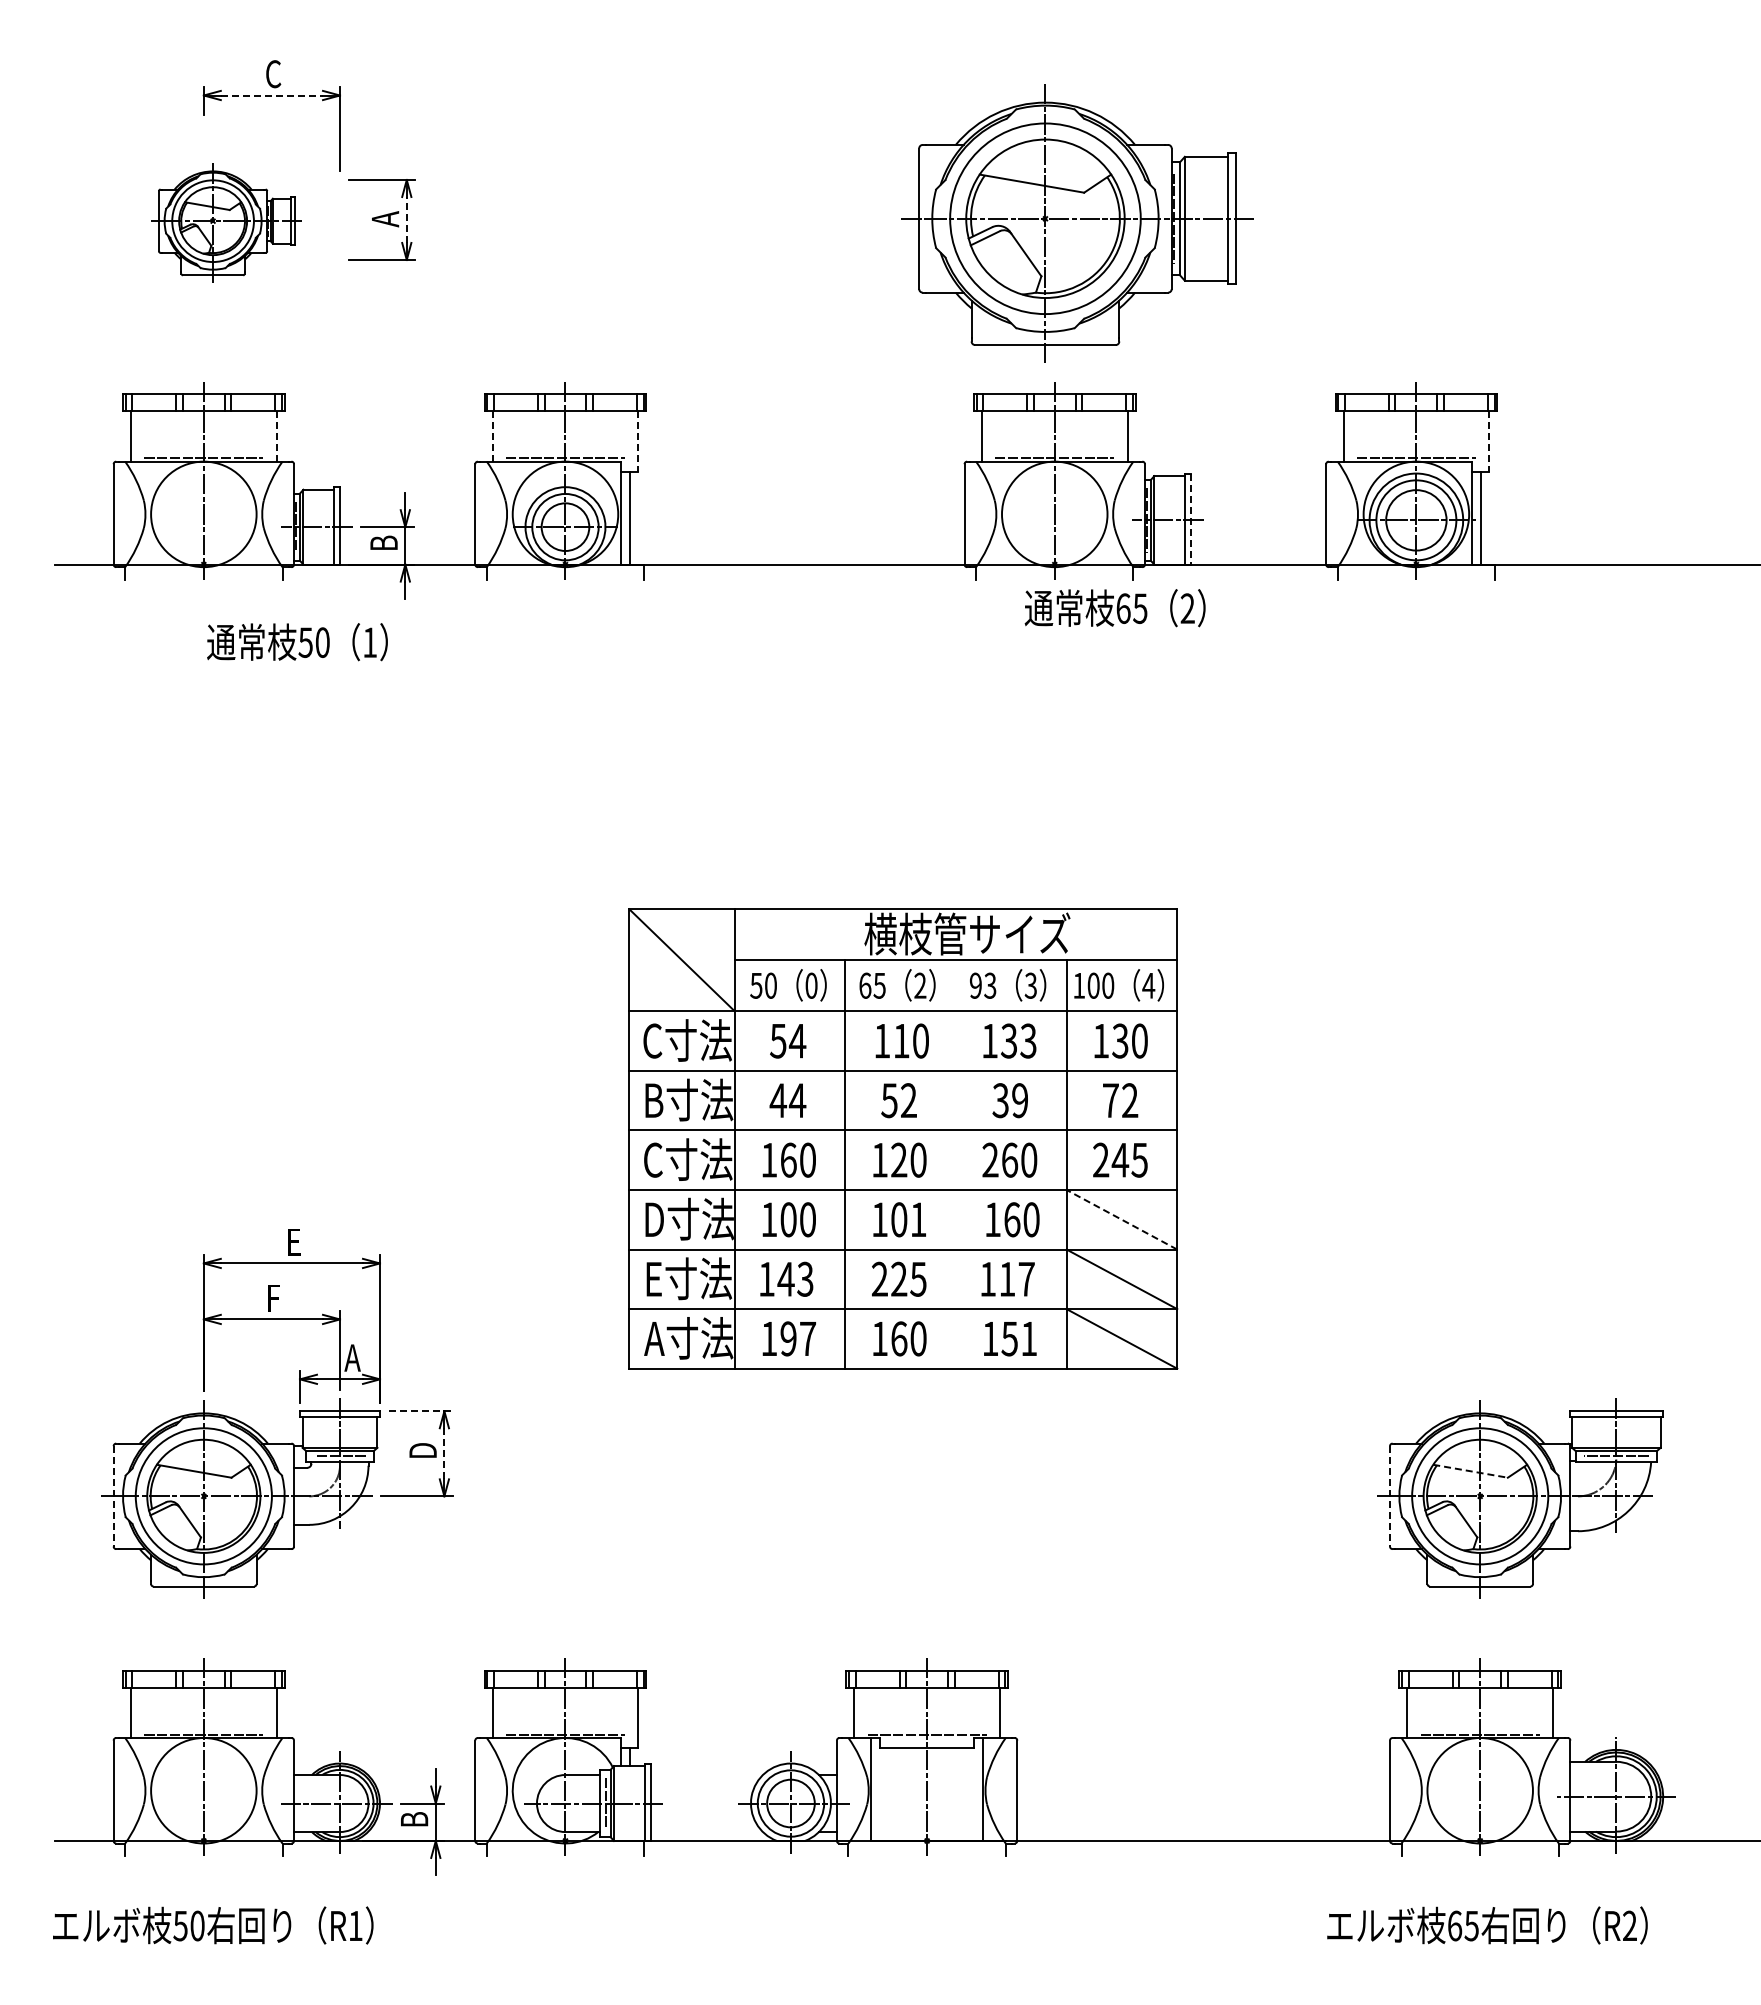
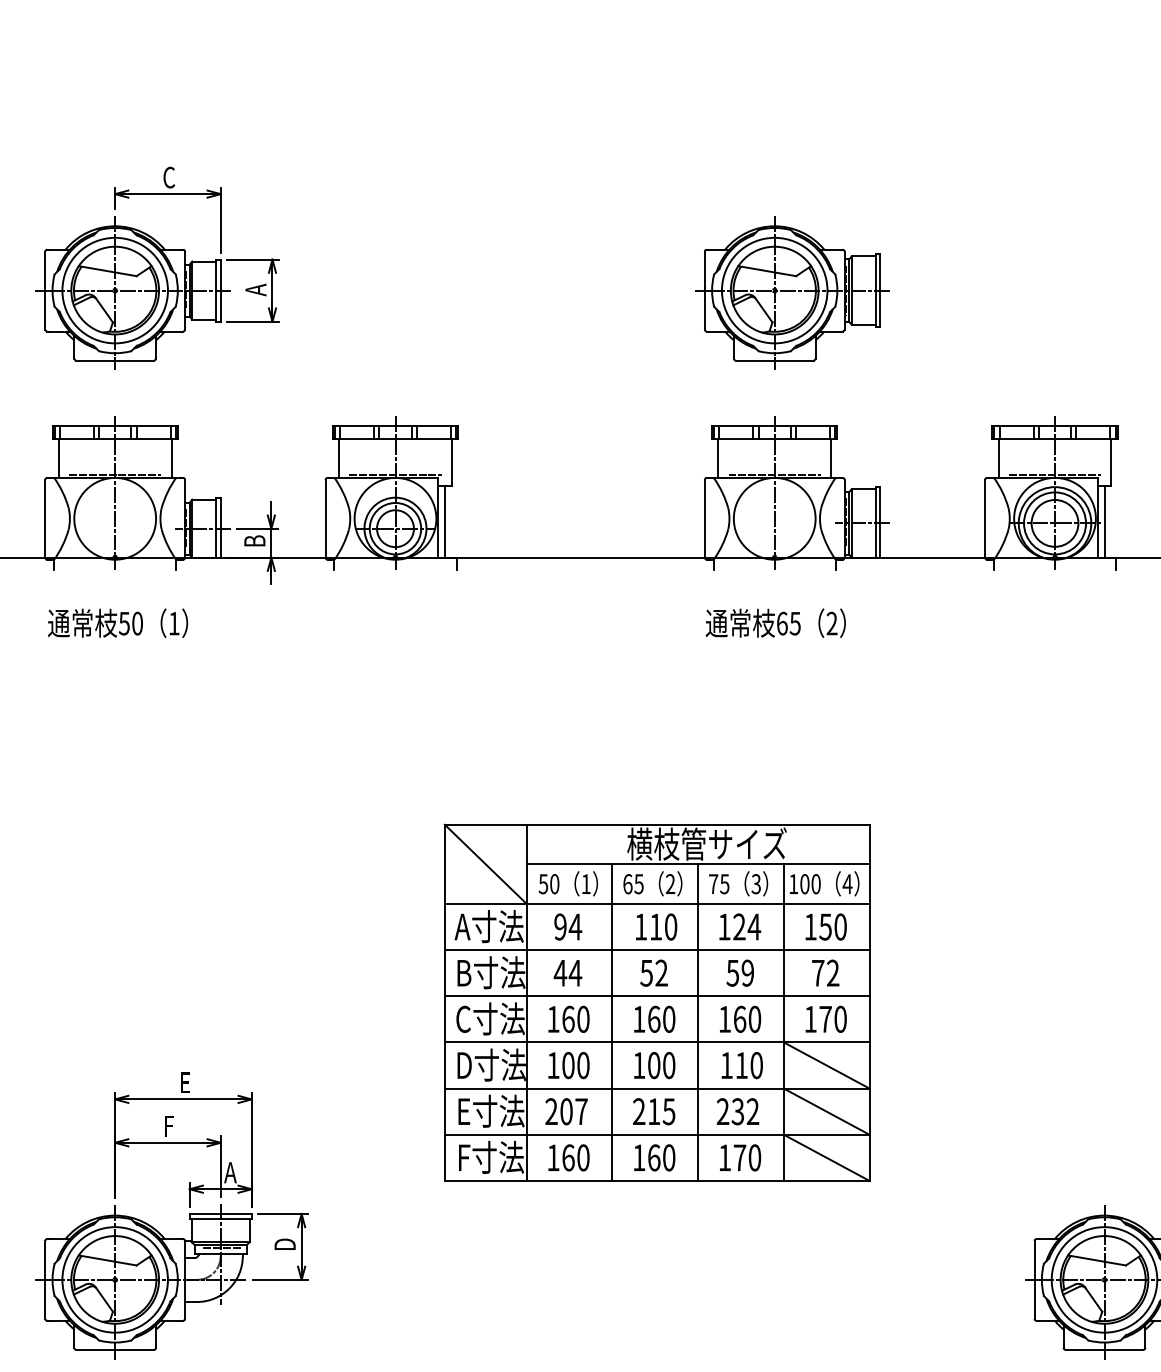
line: (272, 95) -> (168, 194), dashed -> solid
line: (406, 219) -> (272, 290), dashed -> solid
part: (226, 222) -> (132, 292), size x1.67
part: (1077, 222) -> (792, 292), size x0.71
line: (276, 437) -> (171, 459), dashed -> solid
line: (492, 437) -> (338, 459), dashed -> solid
line: (638, 442) -> (452, 463), dashed -> solid
line: (1489, 442) -> (1111, 463), dashed -> solid
line: (1190, 519) -> (879, 522), dashed -> solid
text: (1114, 608) -> (775, 623), moved
text: (297, 642) -> (118, 623), moved
text: (811, 985) -> (586, 883), 0 -> 1
text: (983, 985) -> (719, 883), 93 -> 75
text: (686, 1040) -> (489, 926), C寸法 -> A寸法
text: (778, 1040) -> (560, 926), 54 -> 94
text: (1019, 1040) -> (747, 926), 133 -> 124
text: (1120, 1040) -> (825, 926), 130 -> 150
text: (1000, 1099) -> (732, 972), 39 -> 59
text: (899, 1159) -> (654, 1018), 120 -> 160
text: (990, 1159) -> (724, 1018), 260 -> 160
text: (1120, 1159) -> (825, 1018), 245 -> 170
line: (956, 1164) -> (698, 1022), added
text: (918, 1219) -> (669, 1065), 101 -> 100
text: (1012, 1219) -> (741, 1065), 160 -> 110
line: (1121, 1219) -> (826, 1065), dashed -> solid
text: (785, 1278) -> (566, 1111), 143 -> 207
text: (899, 1278) -> (654, 1111), 225 -> 215
text: (1007, 1278) -> (738, 1111), 117 -> 232
text: (688, 1338) -> (490, 1157), A寸法 -> F寸法
text: (798, 1338) -> (576, 1157), 197 -> 160
text: (1019, 1338) -> (747, 1157), 151 -> 170
line: (421, 1411) -> (283, 1214), dashed -> solid
line: (444, 1453) -> (301, 1246), dashed -> solid
line: (1470, 1471) -> (1096, 1260), dashed -> solid
line: (113, 1496) -> (45, 1280), dashed -> solid
line: (1390, 1496) -> (1034, 1280), dashed -> solid

